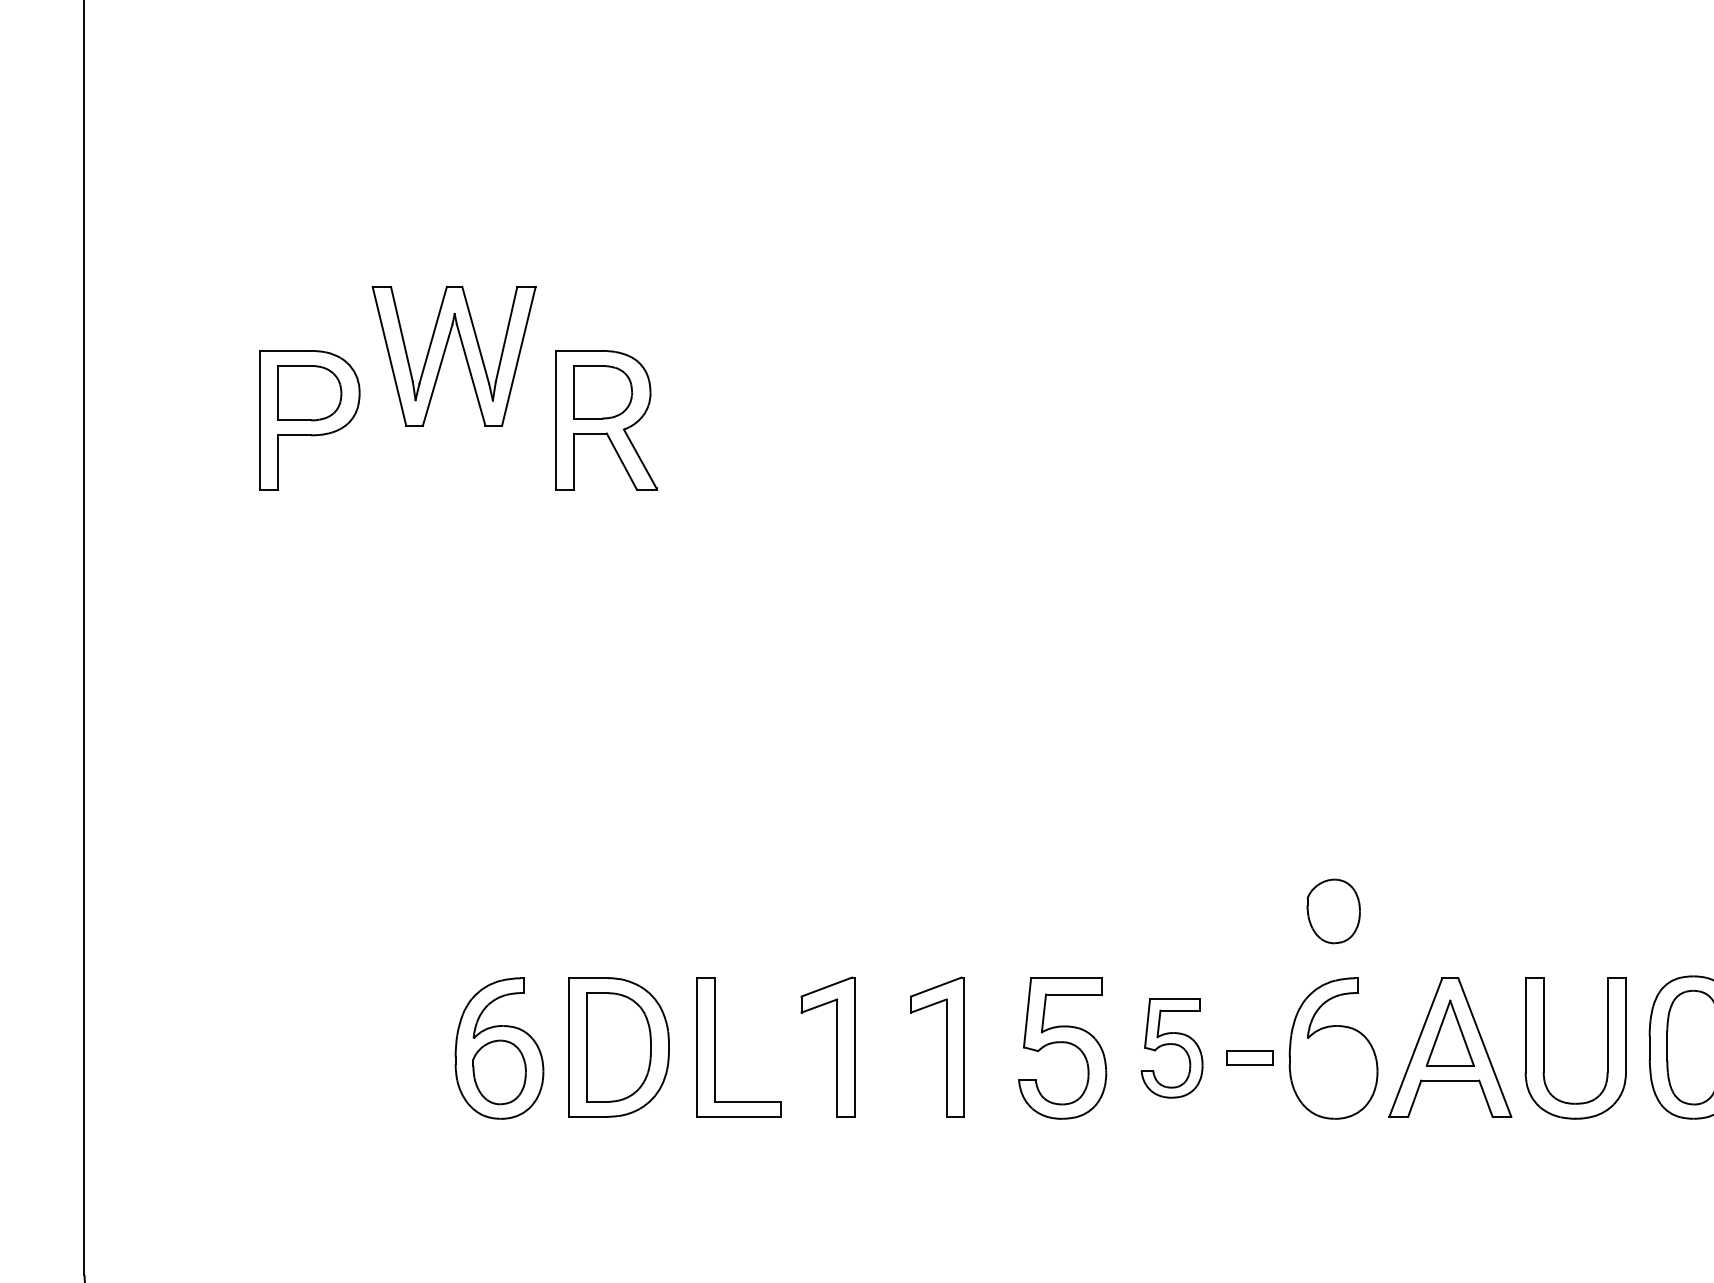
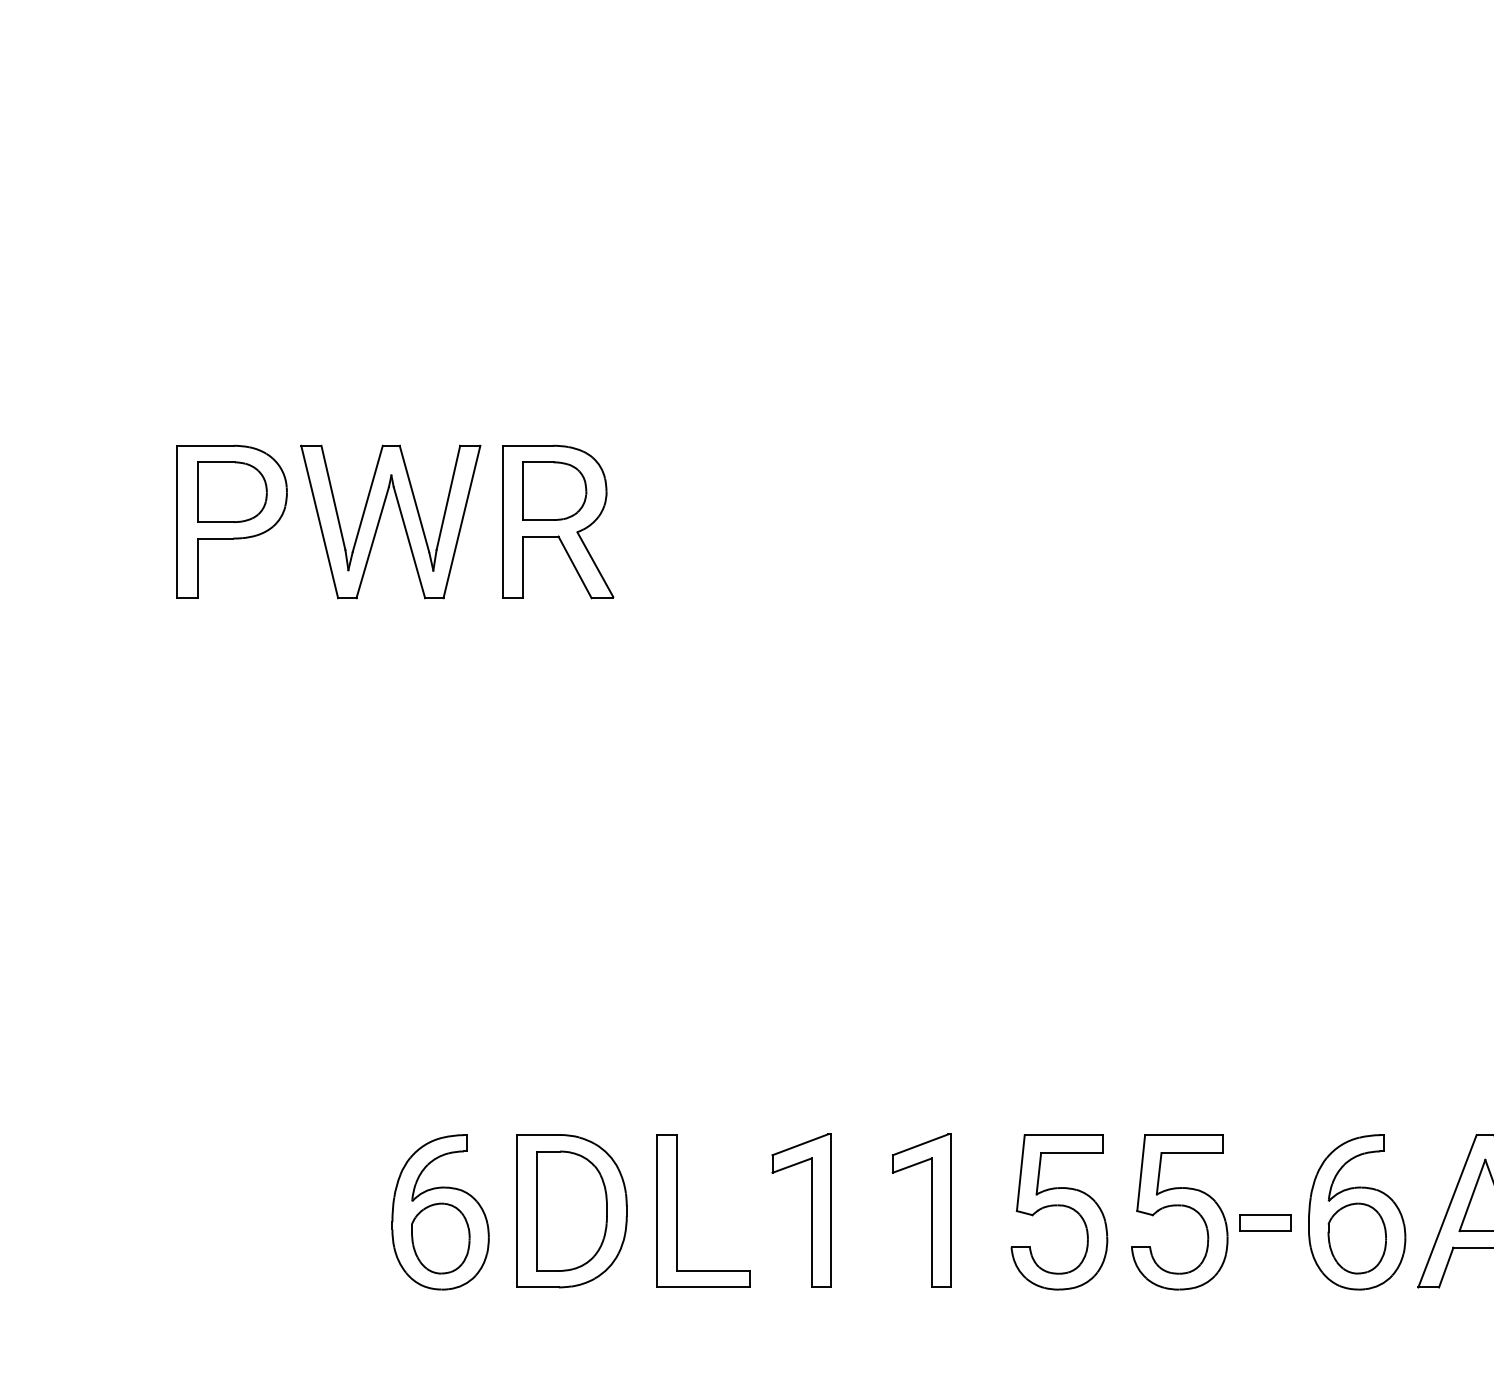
part: (445, 352) -> (381, 517), moved
part: (1333, 911) -> (1357, 1238), moved
part: (1171, 1048) -> (1179, 1212), size x1.43

